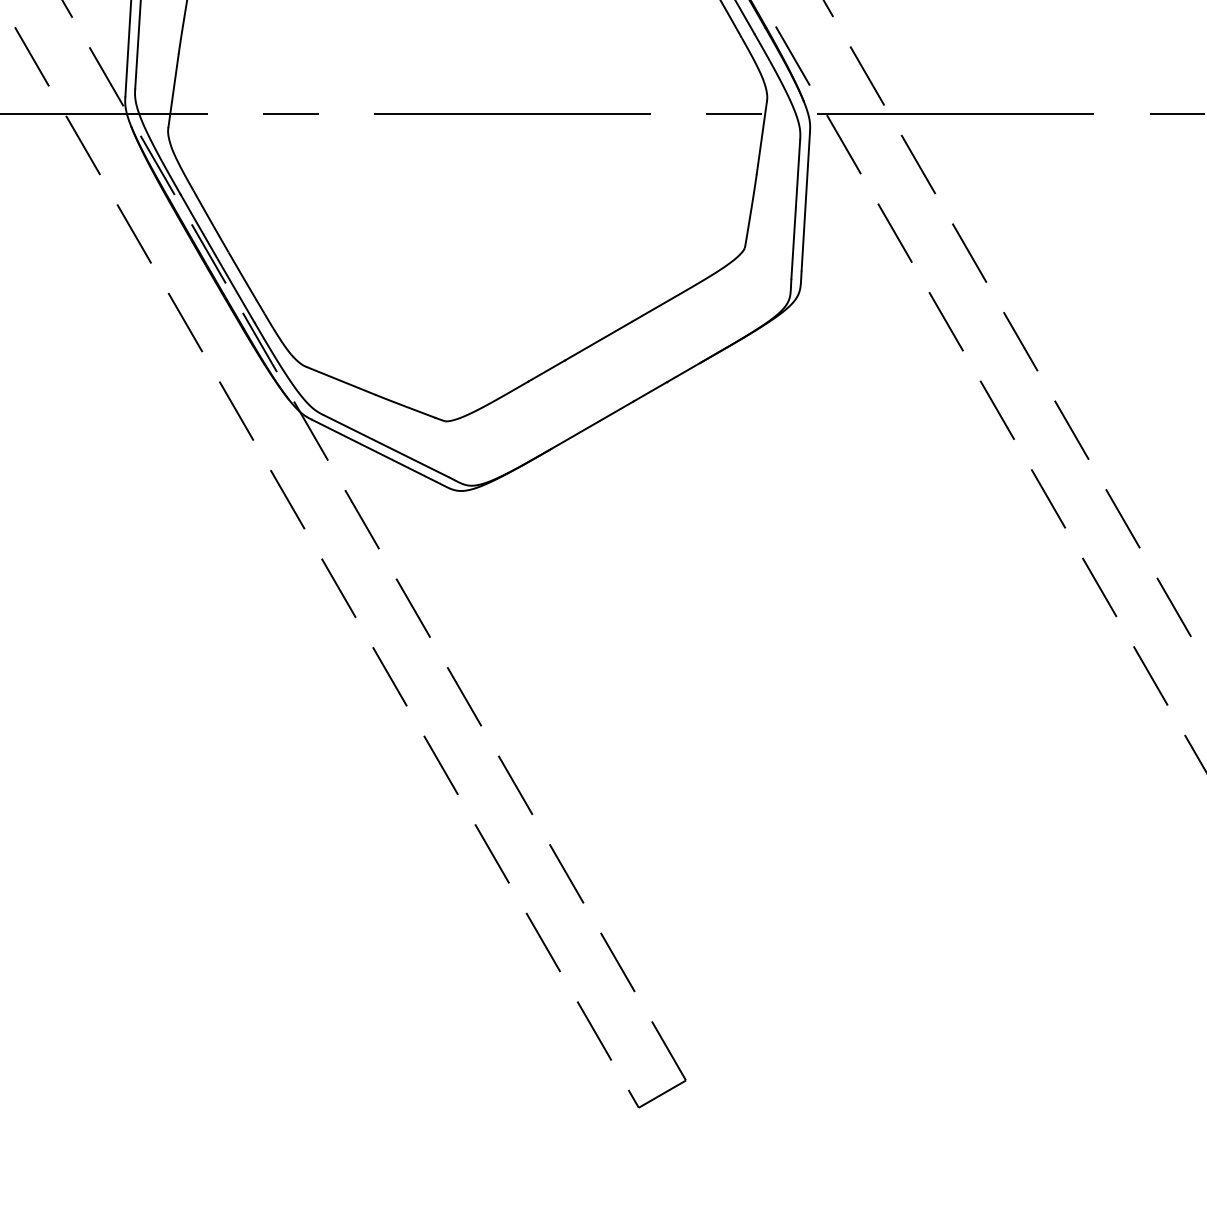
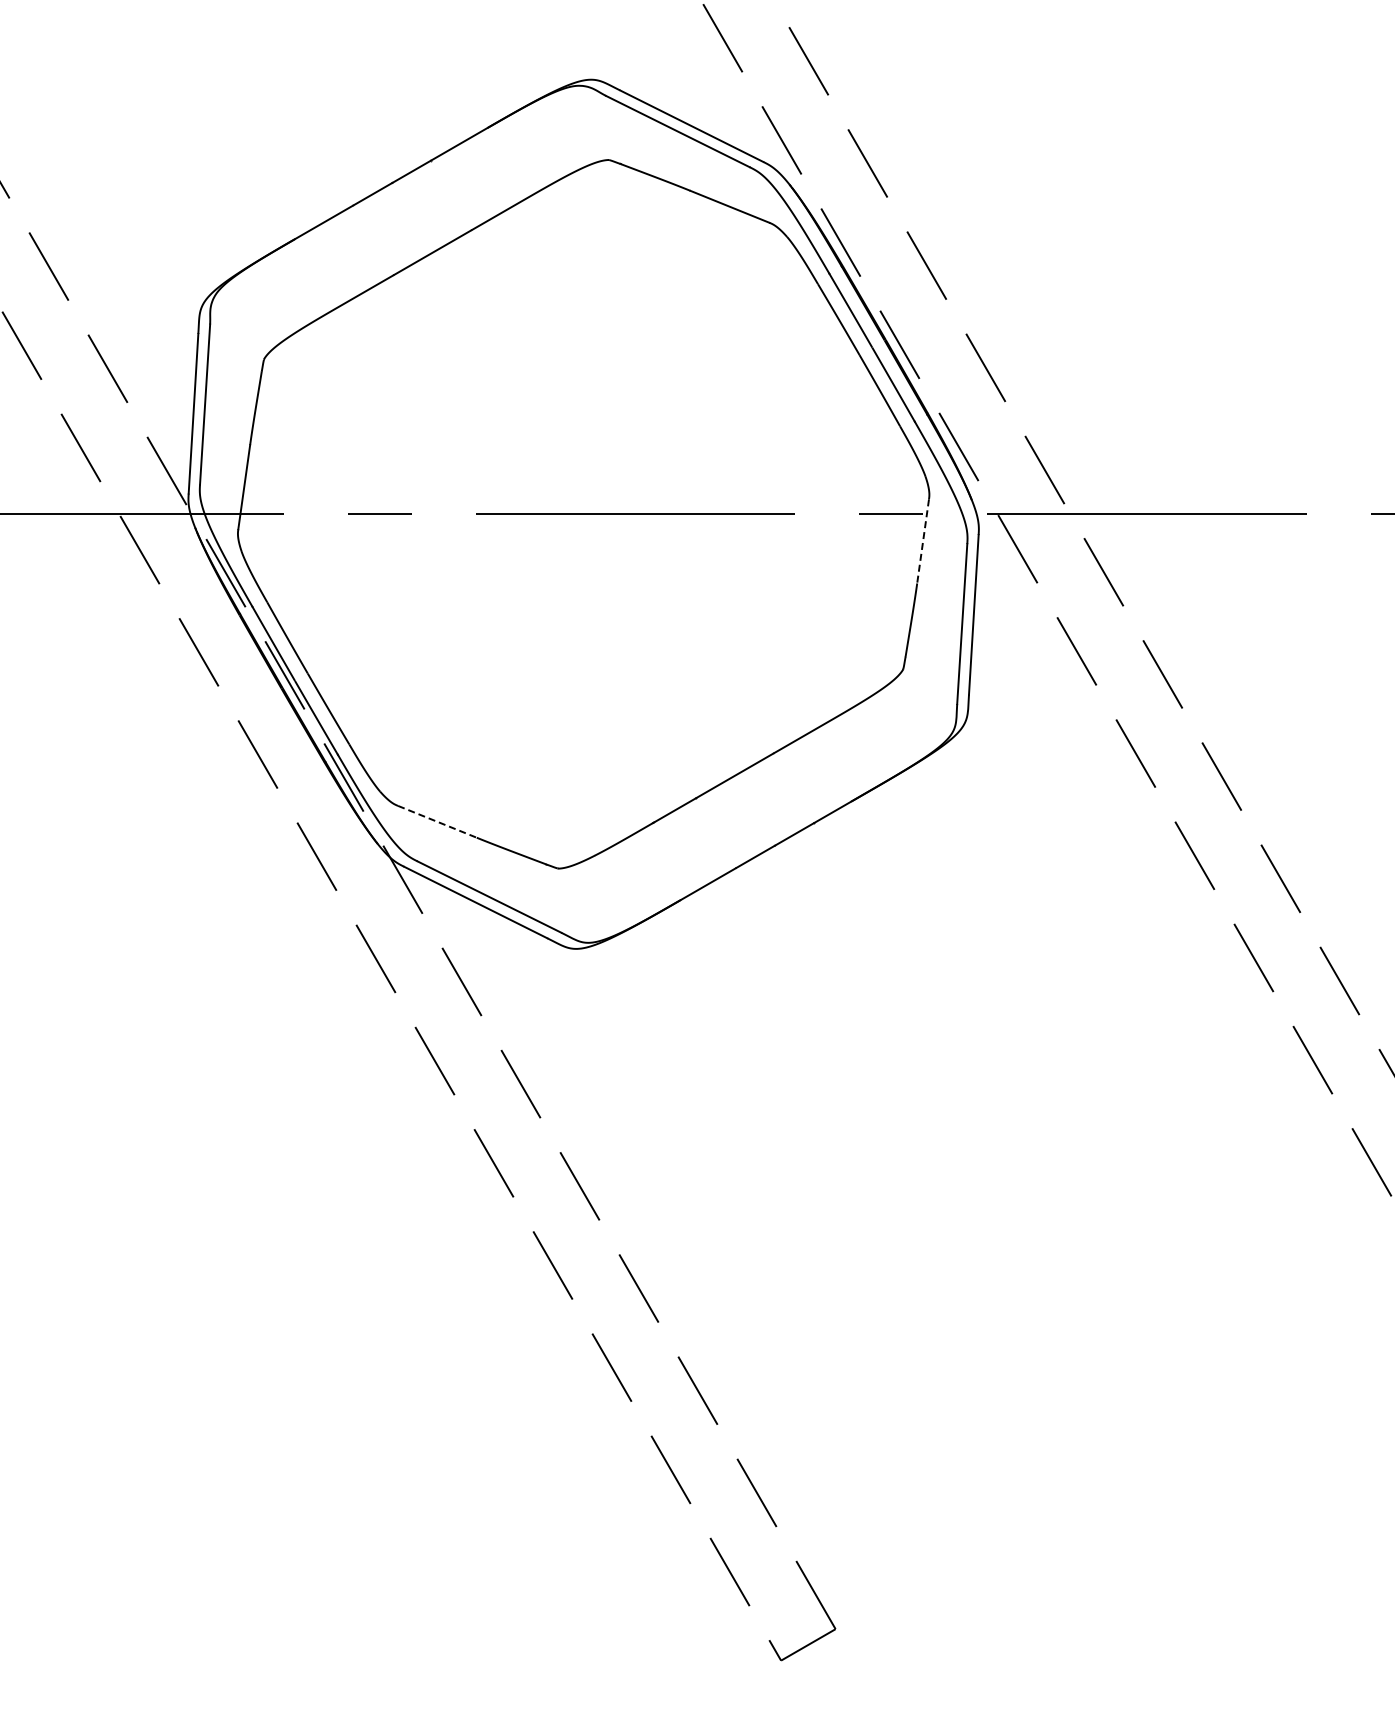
line: (762, 137) -> (923, 541), solid -> dashed
line: (341, 381) -> (437, 822), solid -> dashed

